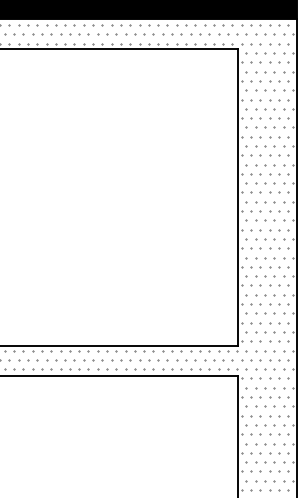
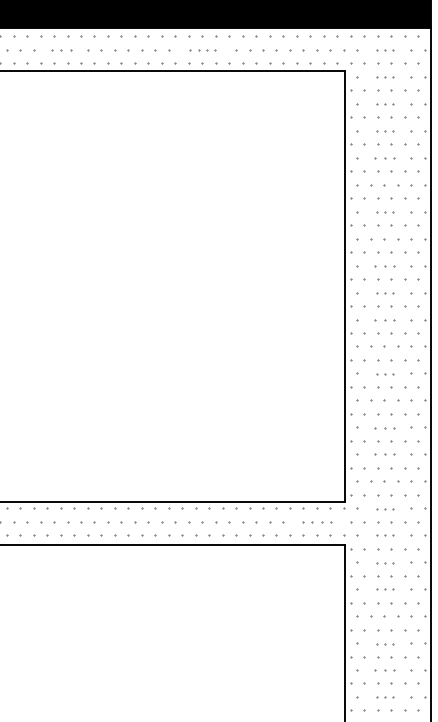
part: (42, 34) -> (61, 49), size x0.7
part: (139, 34) -> (202, 49), size x0.6
part: (265, 34) -> (385, 49), size x0.6
part: (265, 53) -> (385, 77), size x0.6
part: (265, 72) -> (385, 105), size x0.6
part: (265, 90) -> (385, 131), size x0.6
part: (265, 109) -> (385, 158), size x0.7
part: (265, 146) -> (385, 212), size x0.6
part: (265, 183) -> (385, 266), size x0.7
part: (265, 202) -> (385, 293), size x0.6
part: (265, 220) -> (385, 319), size x0.7
part: (265, 258) -> (385, 374), size x0.6
part: (265, 295) -> (385, 428), size x0.7
part: (265, 313) -> (385, 454), size x0.7
part: (265, 351) -> (385, 509), size x0.6
part: (218, 360) -> (316, 522), size x0.7
part: (265, 369) -> (385, 535), size x0.6
part: (265, 388) -> (385, 563), size x0.6
part: (265, 406) -> (385, 589), size x0.6
part: (265, 444) -> (385, 644), size x0.6
part: (265, 462) -> (385, 670), size x0.7
part: (265, 481) -> (385, 698), size x0.6

